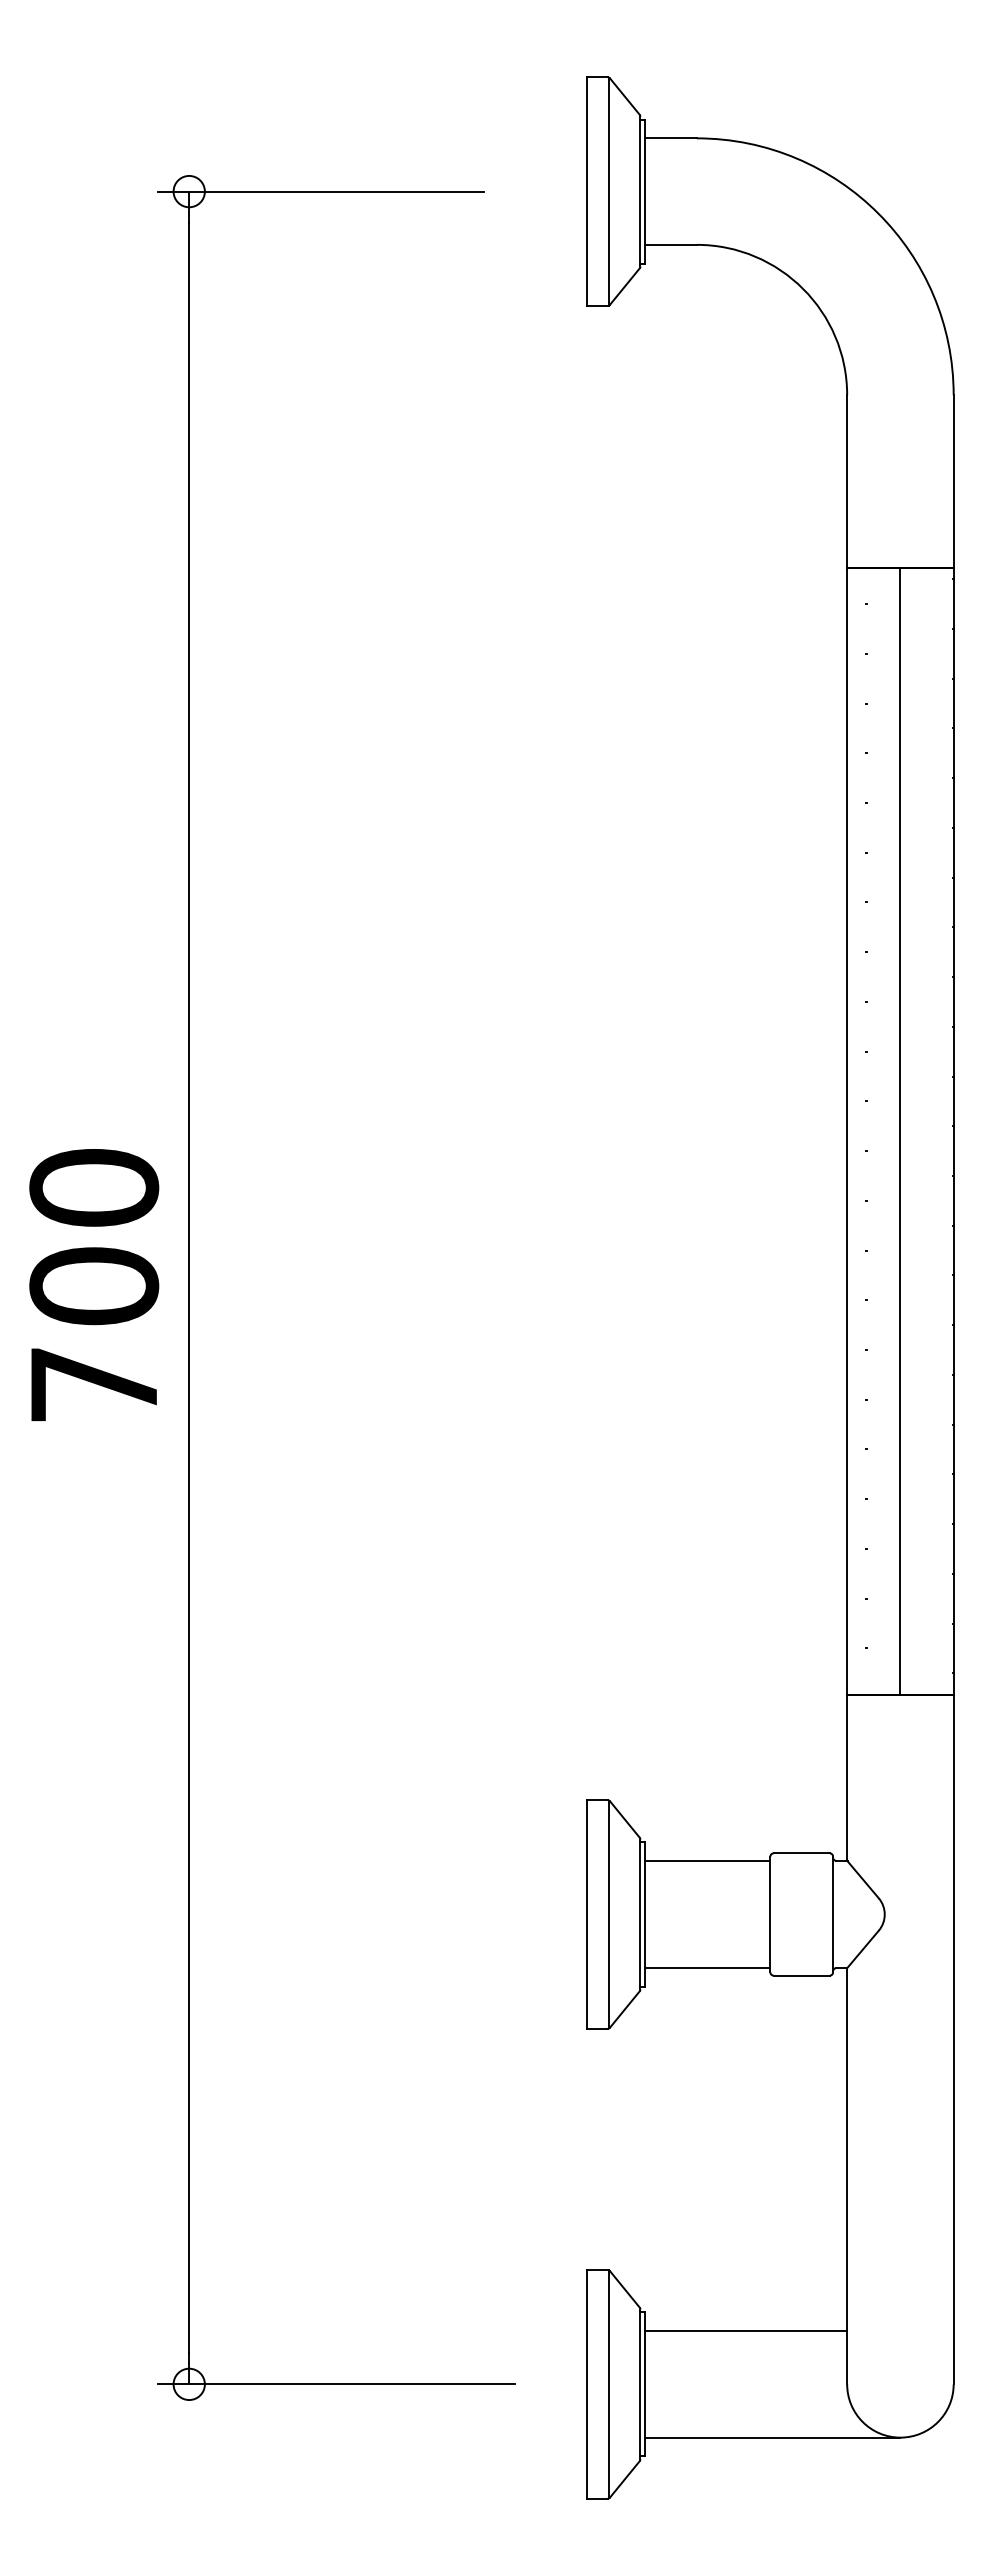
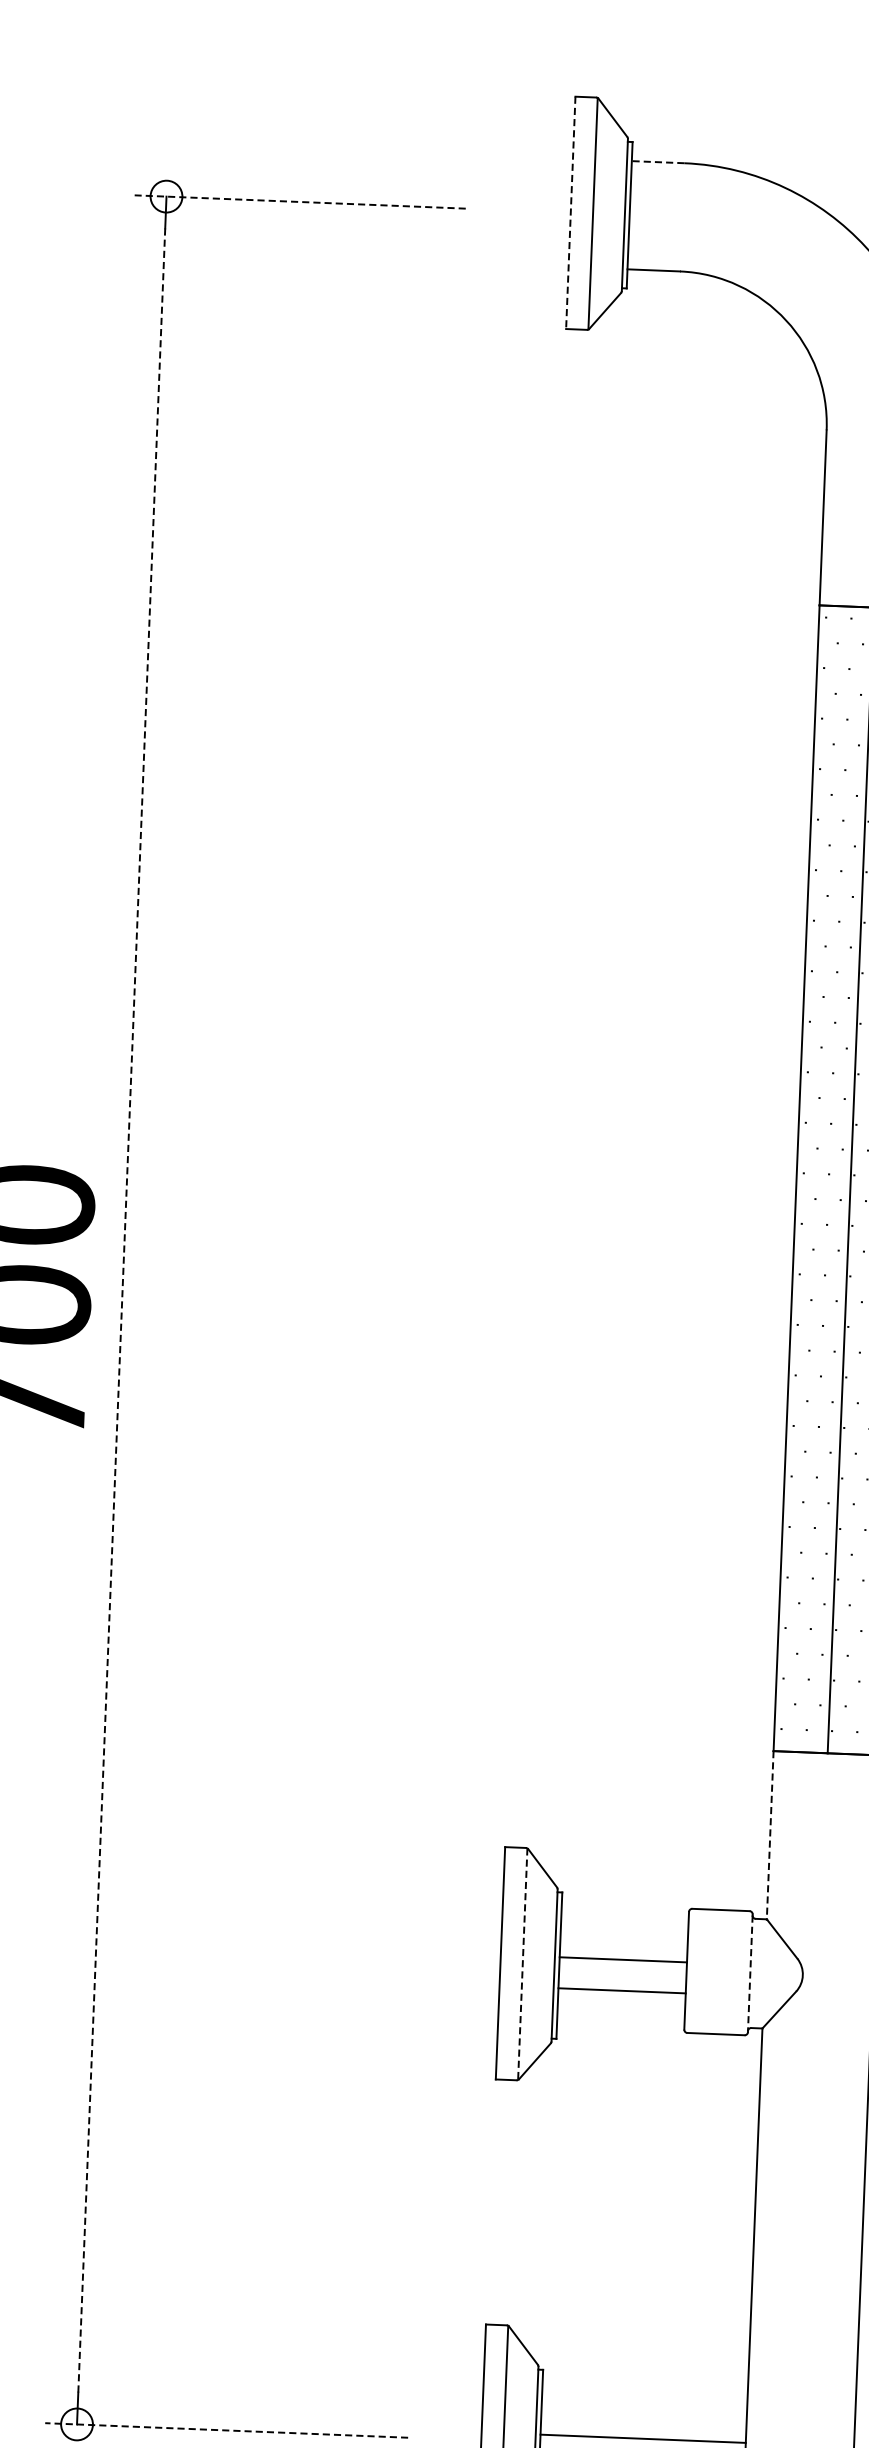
line: (670, 138) -> (657, 162), solid -> dashed
line: (320, 191) -> (299, 201), solid -> dashed
line: (587, 192) -> (571, 213), solid -> dashed
line: (189, 1288) -> (122, 1311), solid -> dashed
line: (847, 1778) -> (770, 1835), solid -> dashed
line: (707, 1861) -> (623, 1960), moved
line: (609, 1914) -> (523, 1964), solid -> dashed
line: (833, 1914) -> (750, 1973), solid -> dashed
line: (707, 1967) -> (621, 1990), moved
line: (746, 2331) -> (643, 2439), moved
line: (336, 2384) -> (226, 2430), solid -> dashed

